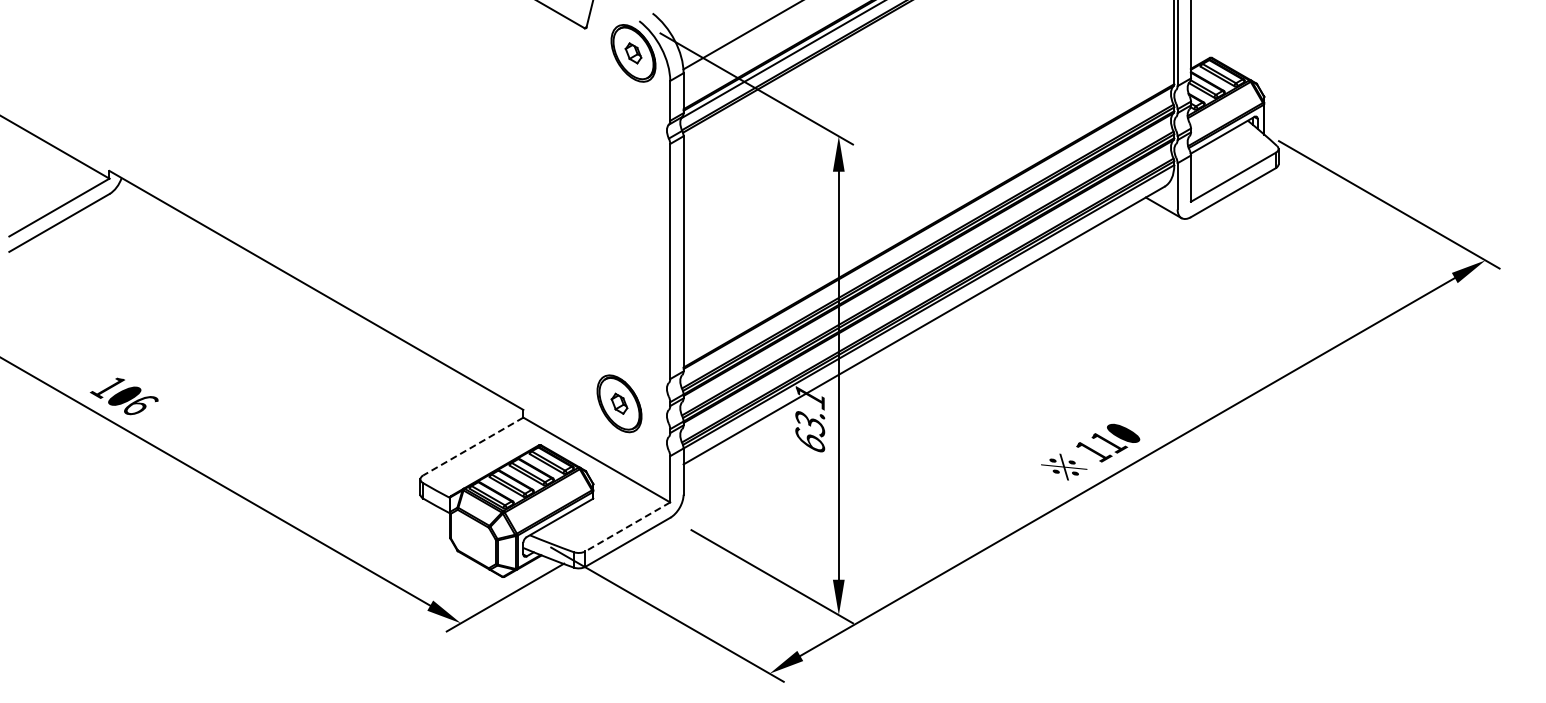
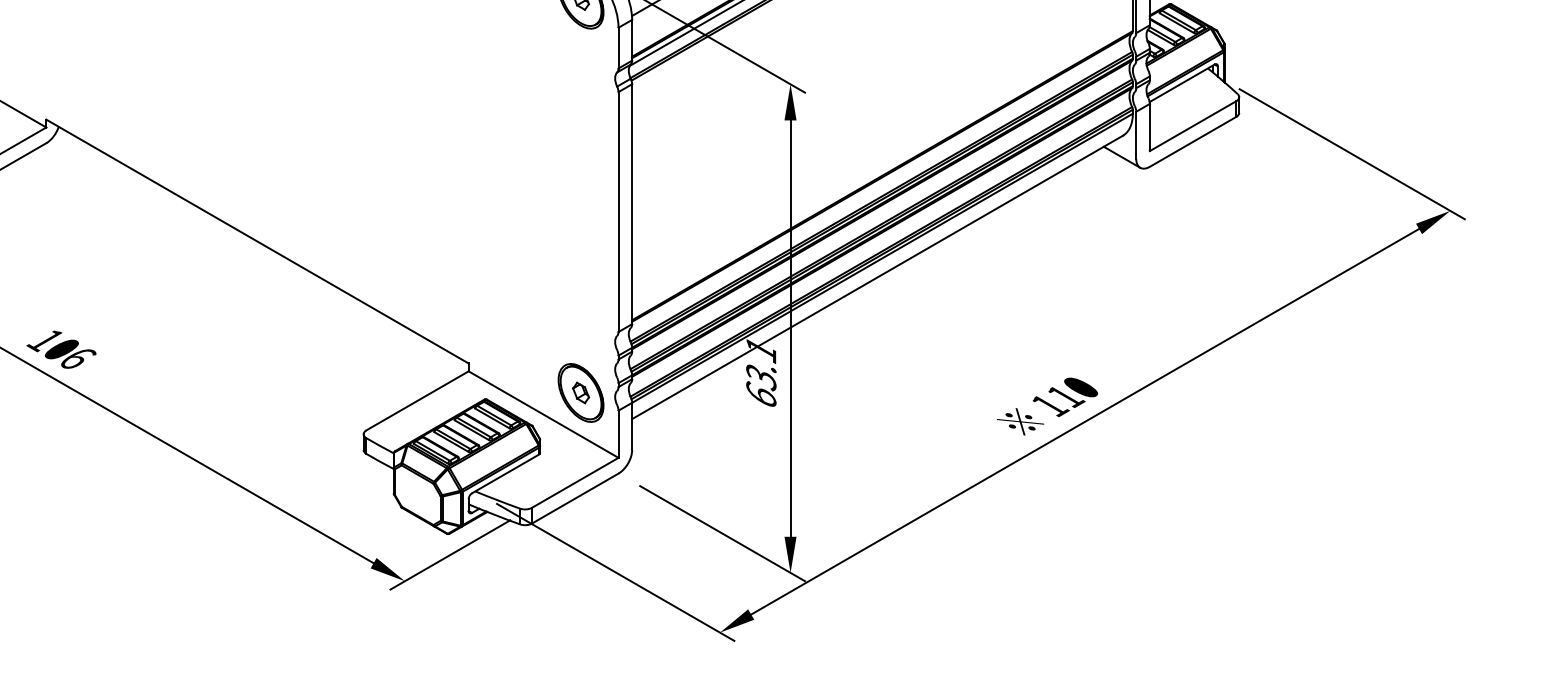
part: (619, 403) -> (581, 392), moved
line: (473, 446) -> (417, 400), dashed -> solid
line: (627, 526) -> (574, 482), dashed -> solid

